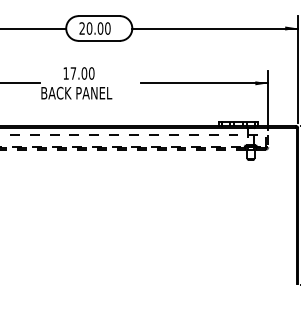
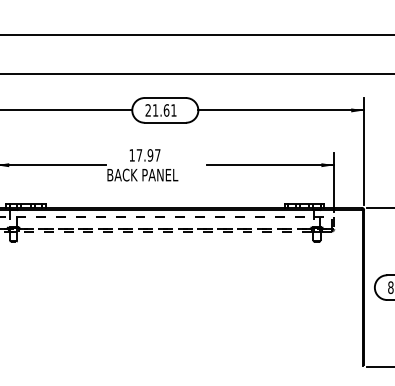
text: (98, 28) -> (164, 110), 20.00 -> 21.61
text: (87, 73) -> (153, 155), 17.00 -> 17.97

